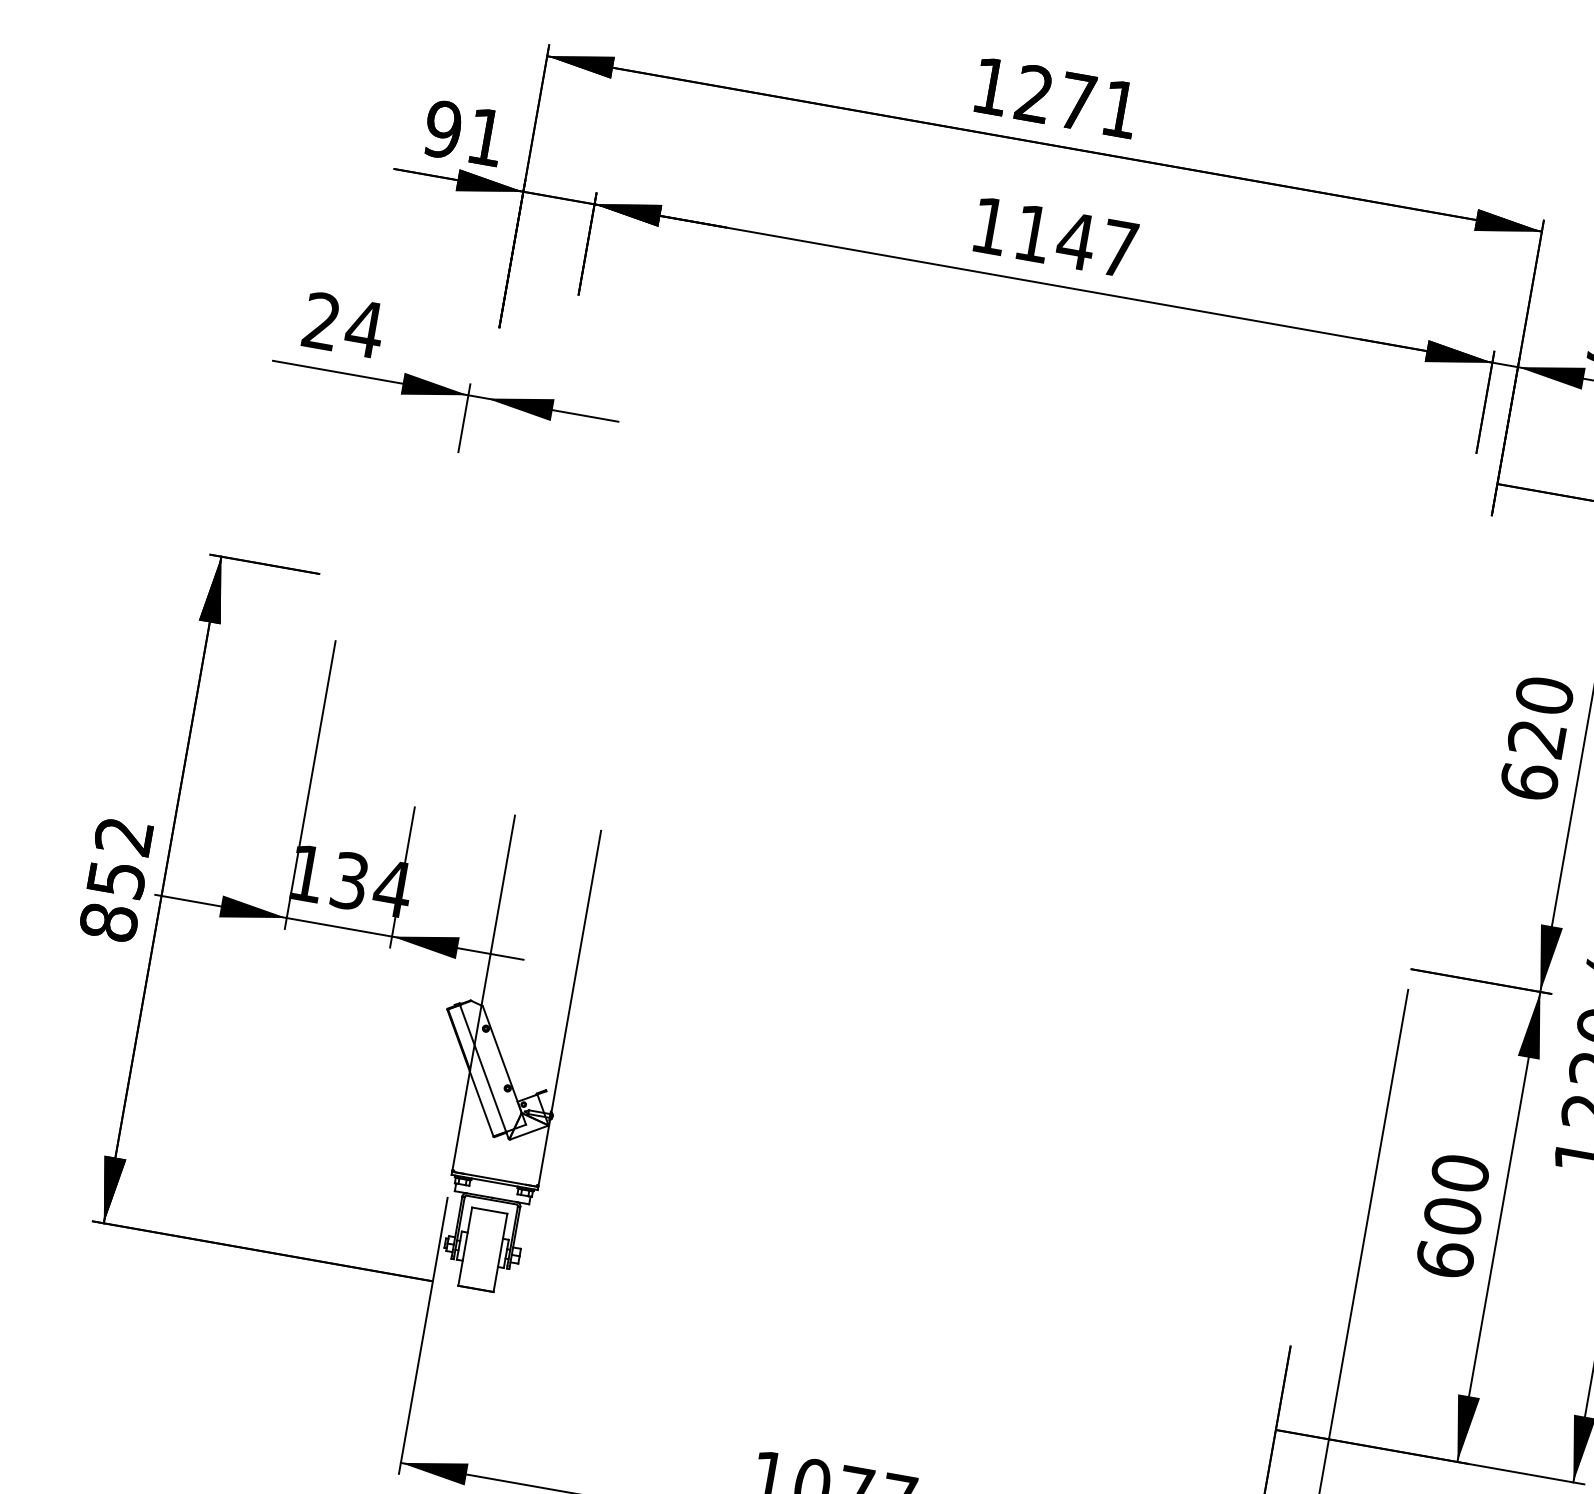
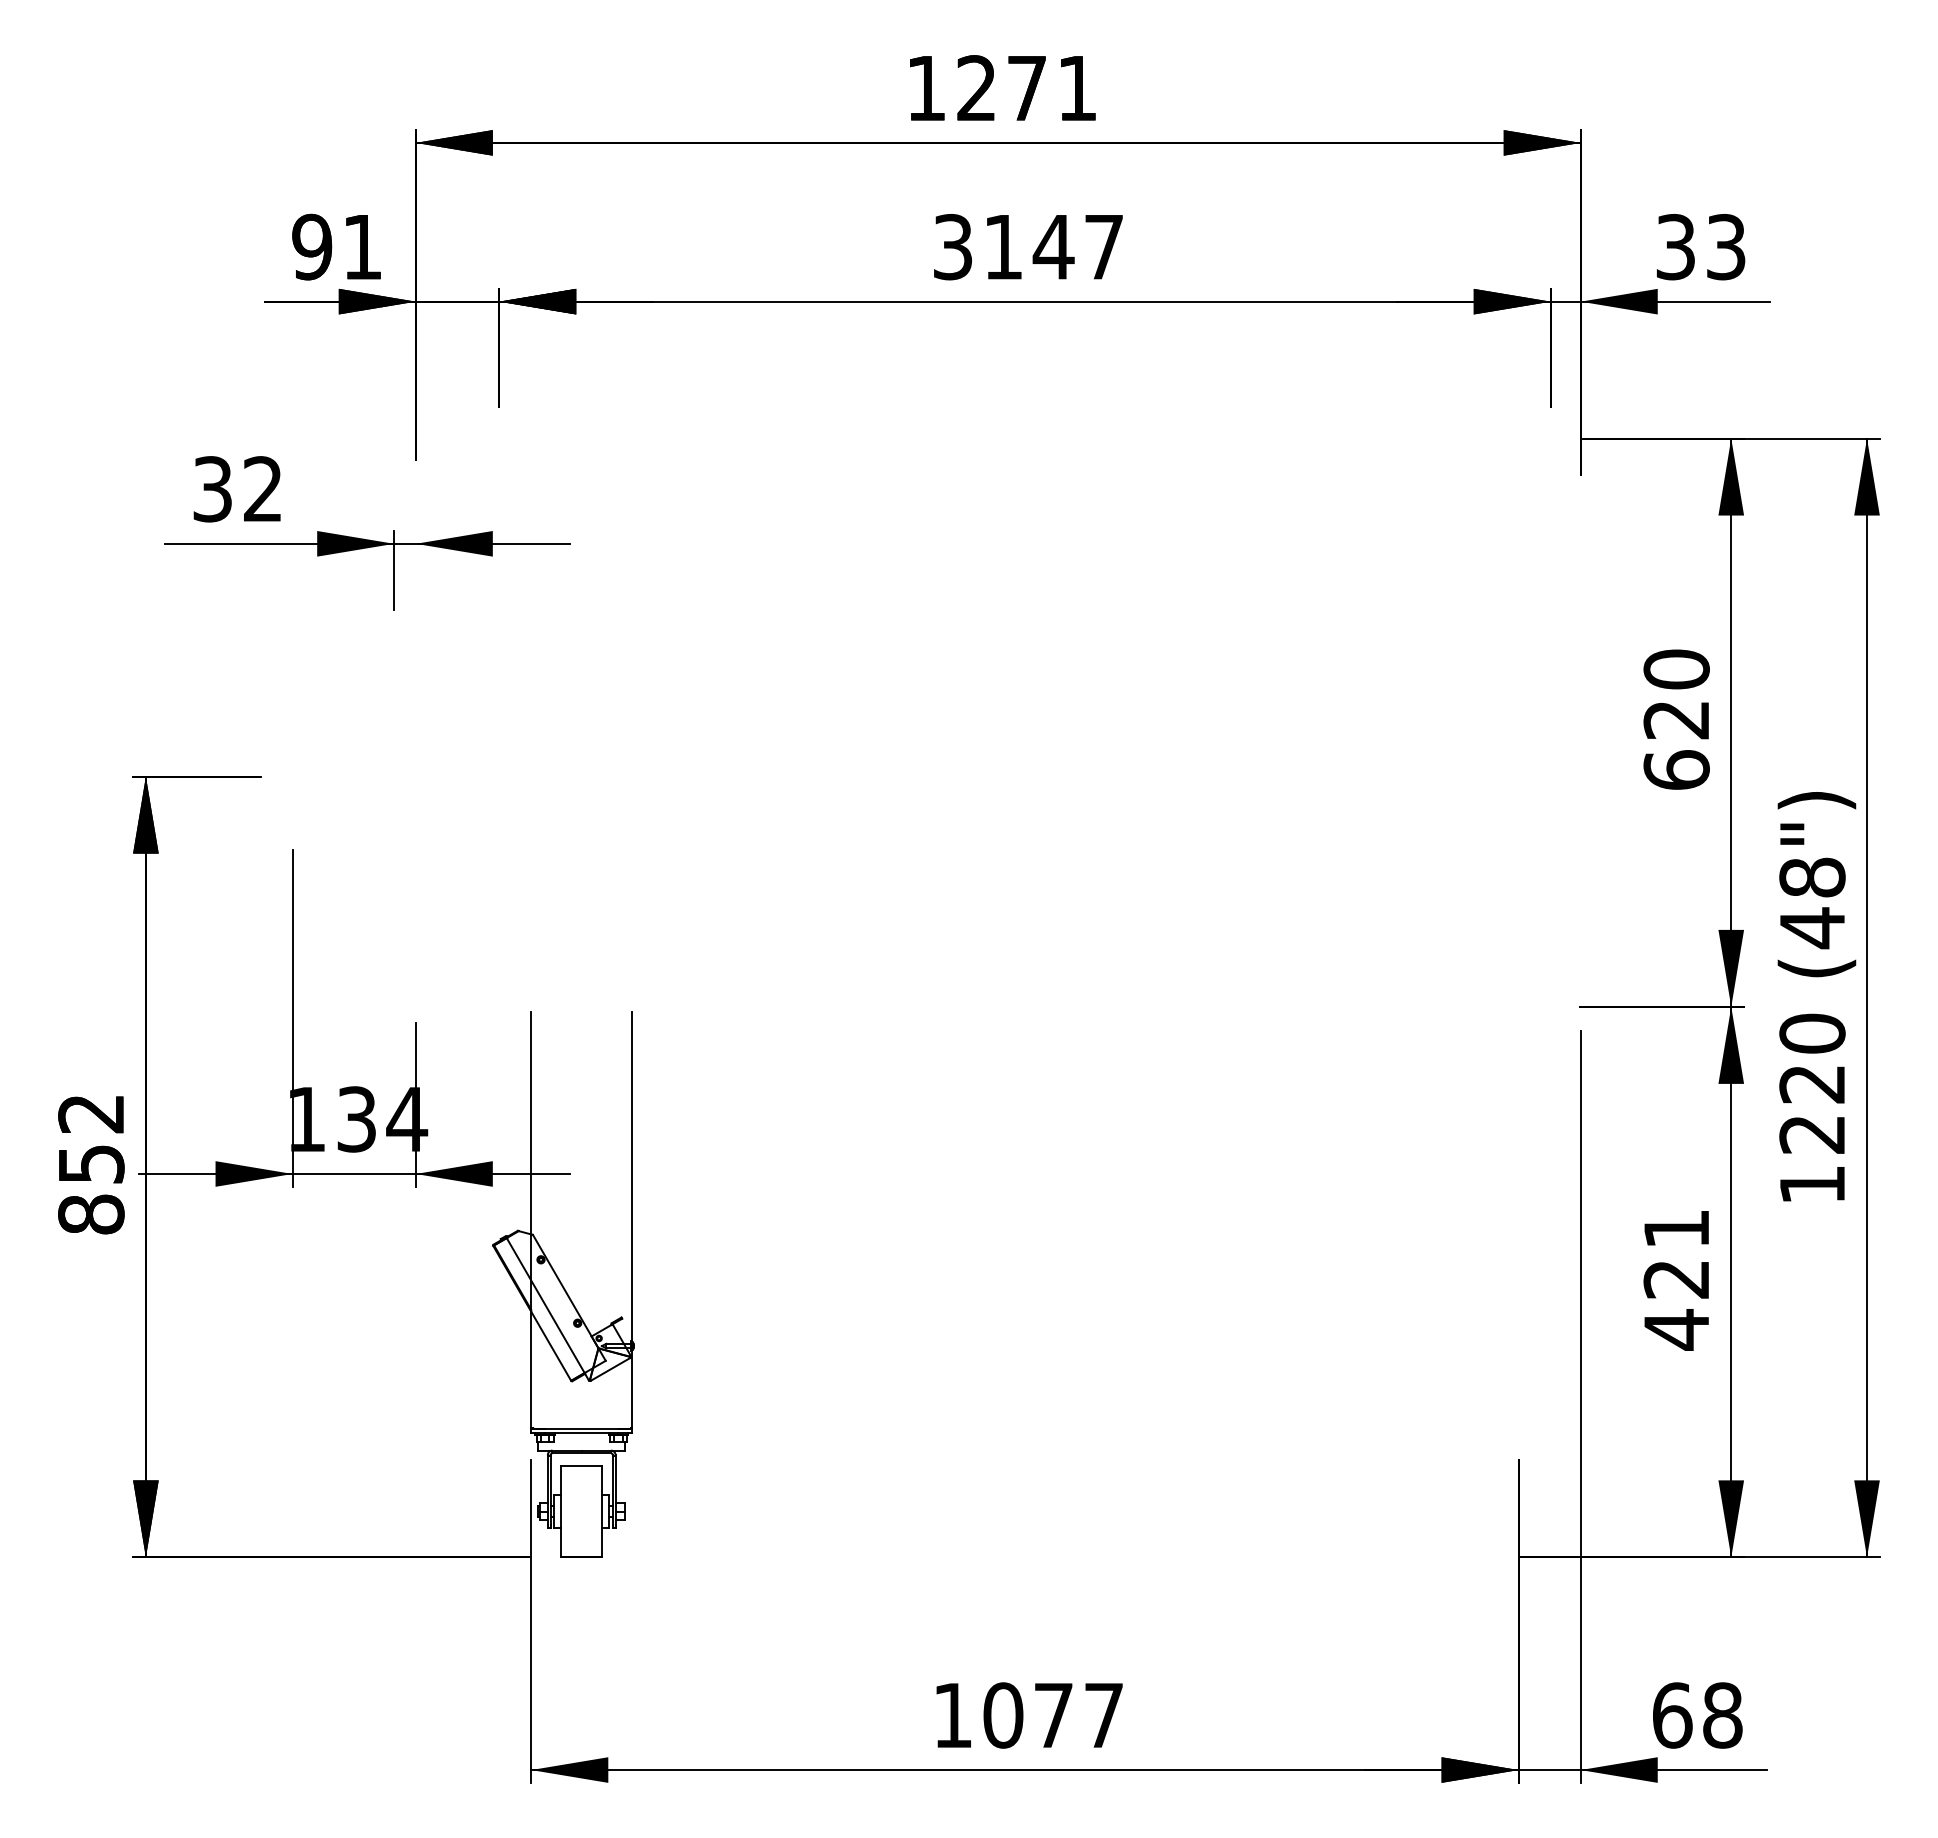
text: (990, 226) -> (953, 247), 1147 -> 3147
text: (343, 325) -> (238, 489), 24 -> 32
text: (1452, 1216) -> (1676, 1279), 600 -> 421

